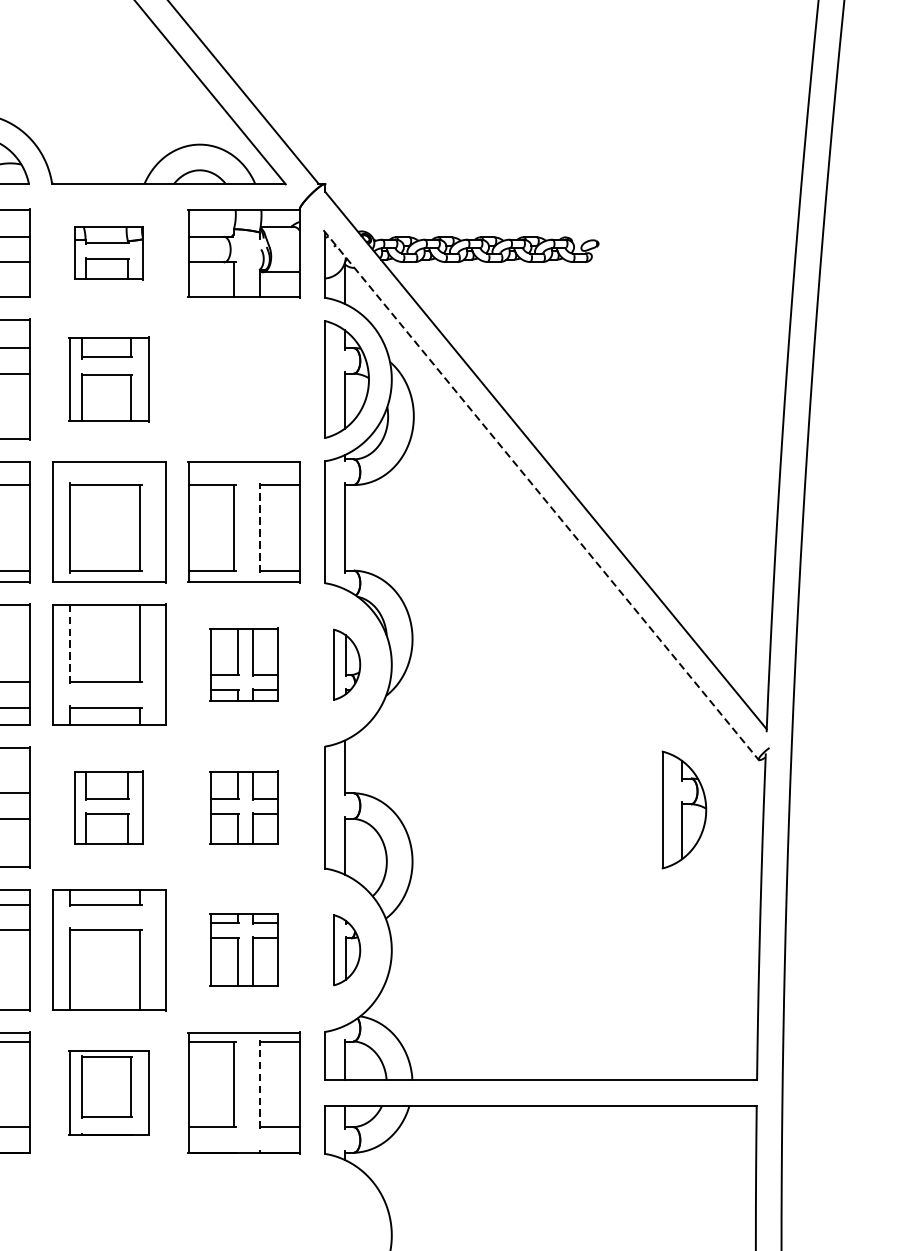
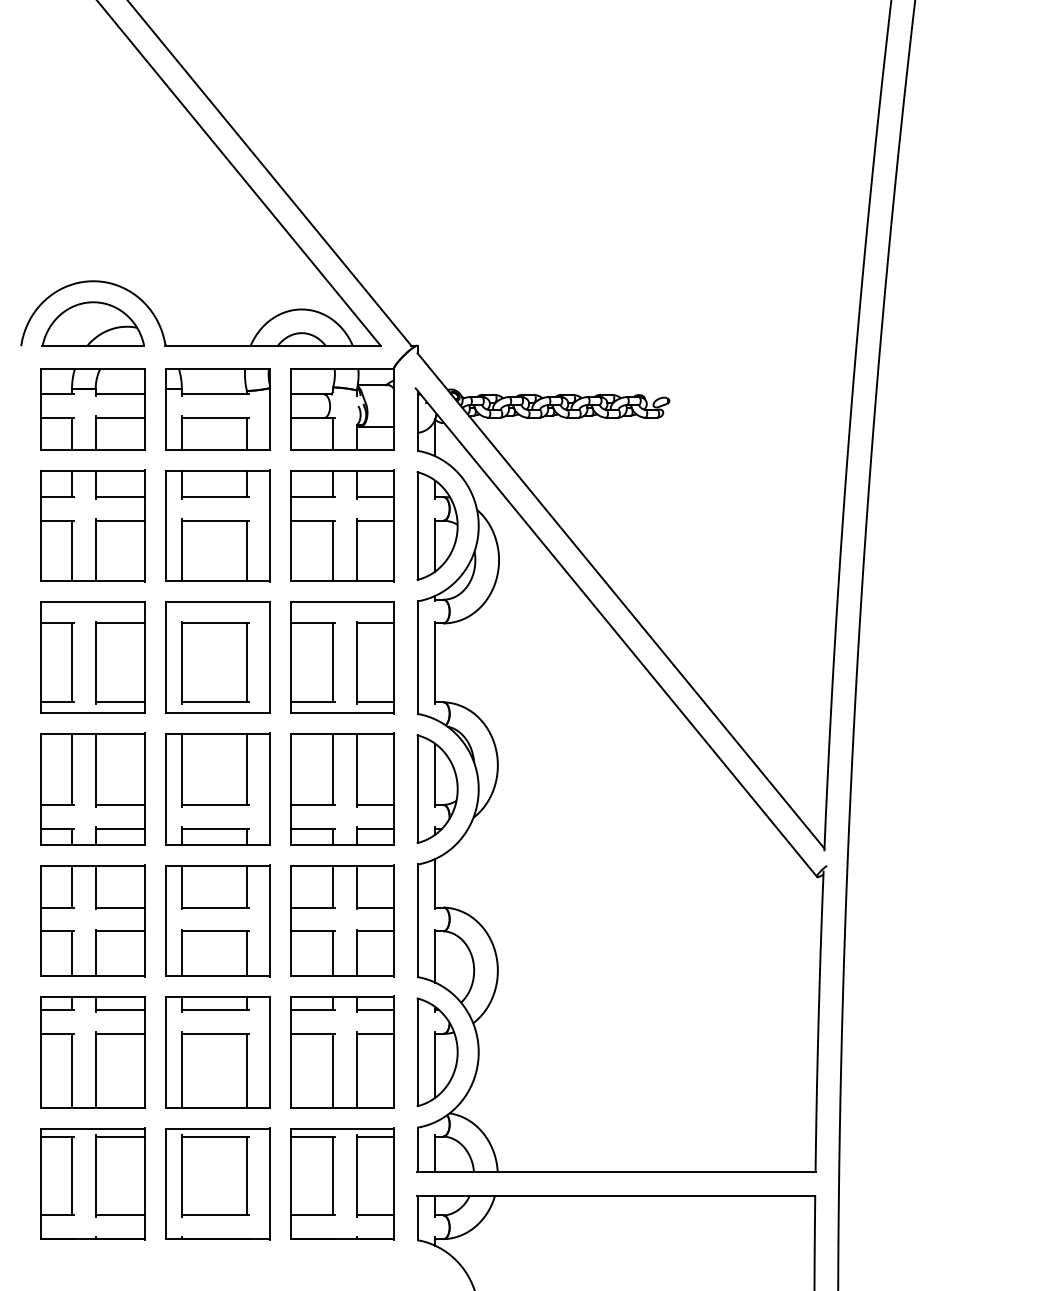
part: (108, 253) -> (217, 409), size x1.67
part: (108, 378) -> (217, 525), size x1.43
part: (244, 378) -> (342, 525), added
line: (541, 496) -> (616, 633), dashed -> solid
line: (259, 527) -> (356, 662), dashed -> solid
line: (69, 643) -> (181, 769), dashed -> solid
part: (244, 664) -> (342, 788), size x1.67
part: (347, 664) -> (437, 788), size x1.67
part: (108, 807) -> (217, 920), size x1.67
part: (244, 807) -> (342, 920), size x1.67
part: (684, 809) -> (748, 922), removed
part: (244, 949) -> (342, 1051), size x1.67
part: (347, 950) -> (437, 1052), size x1.67
line: (259, 1083) -> (356, 1175), dashed -> solid
part: (108, 1092) -> (217, 1183), size x1.43

